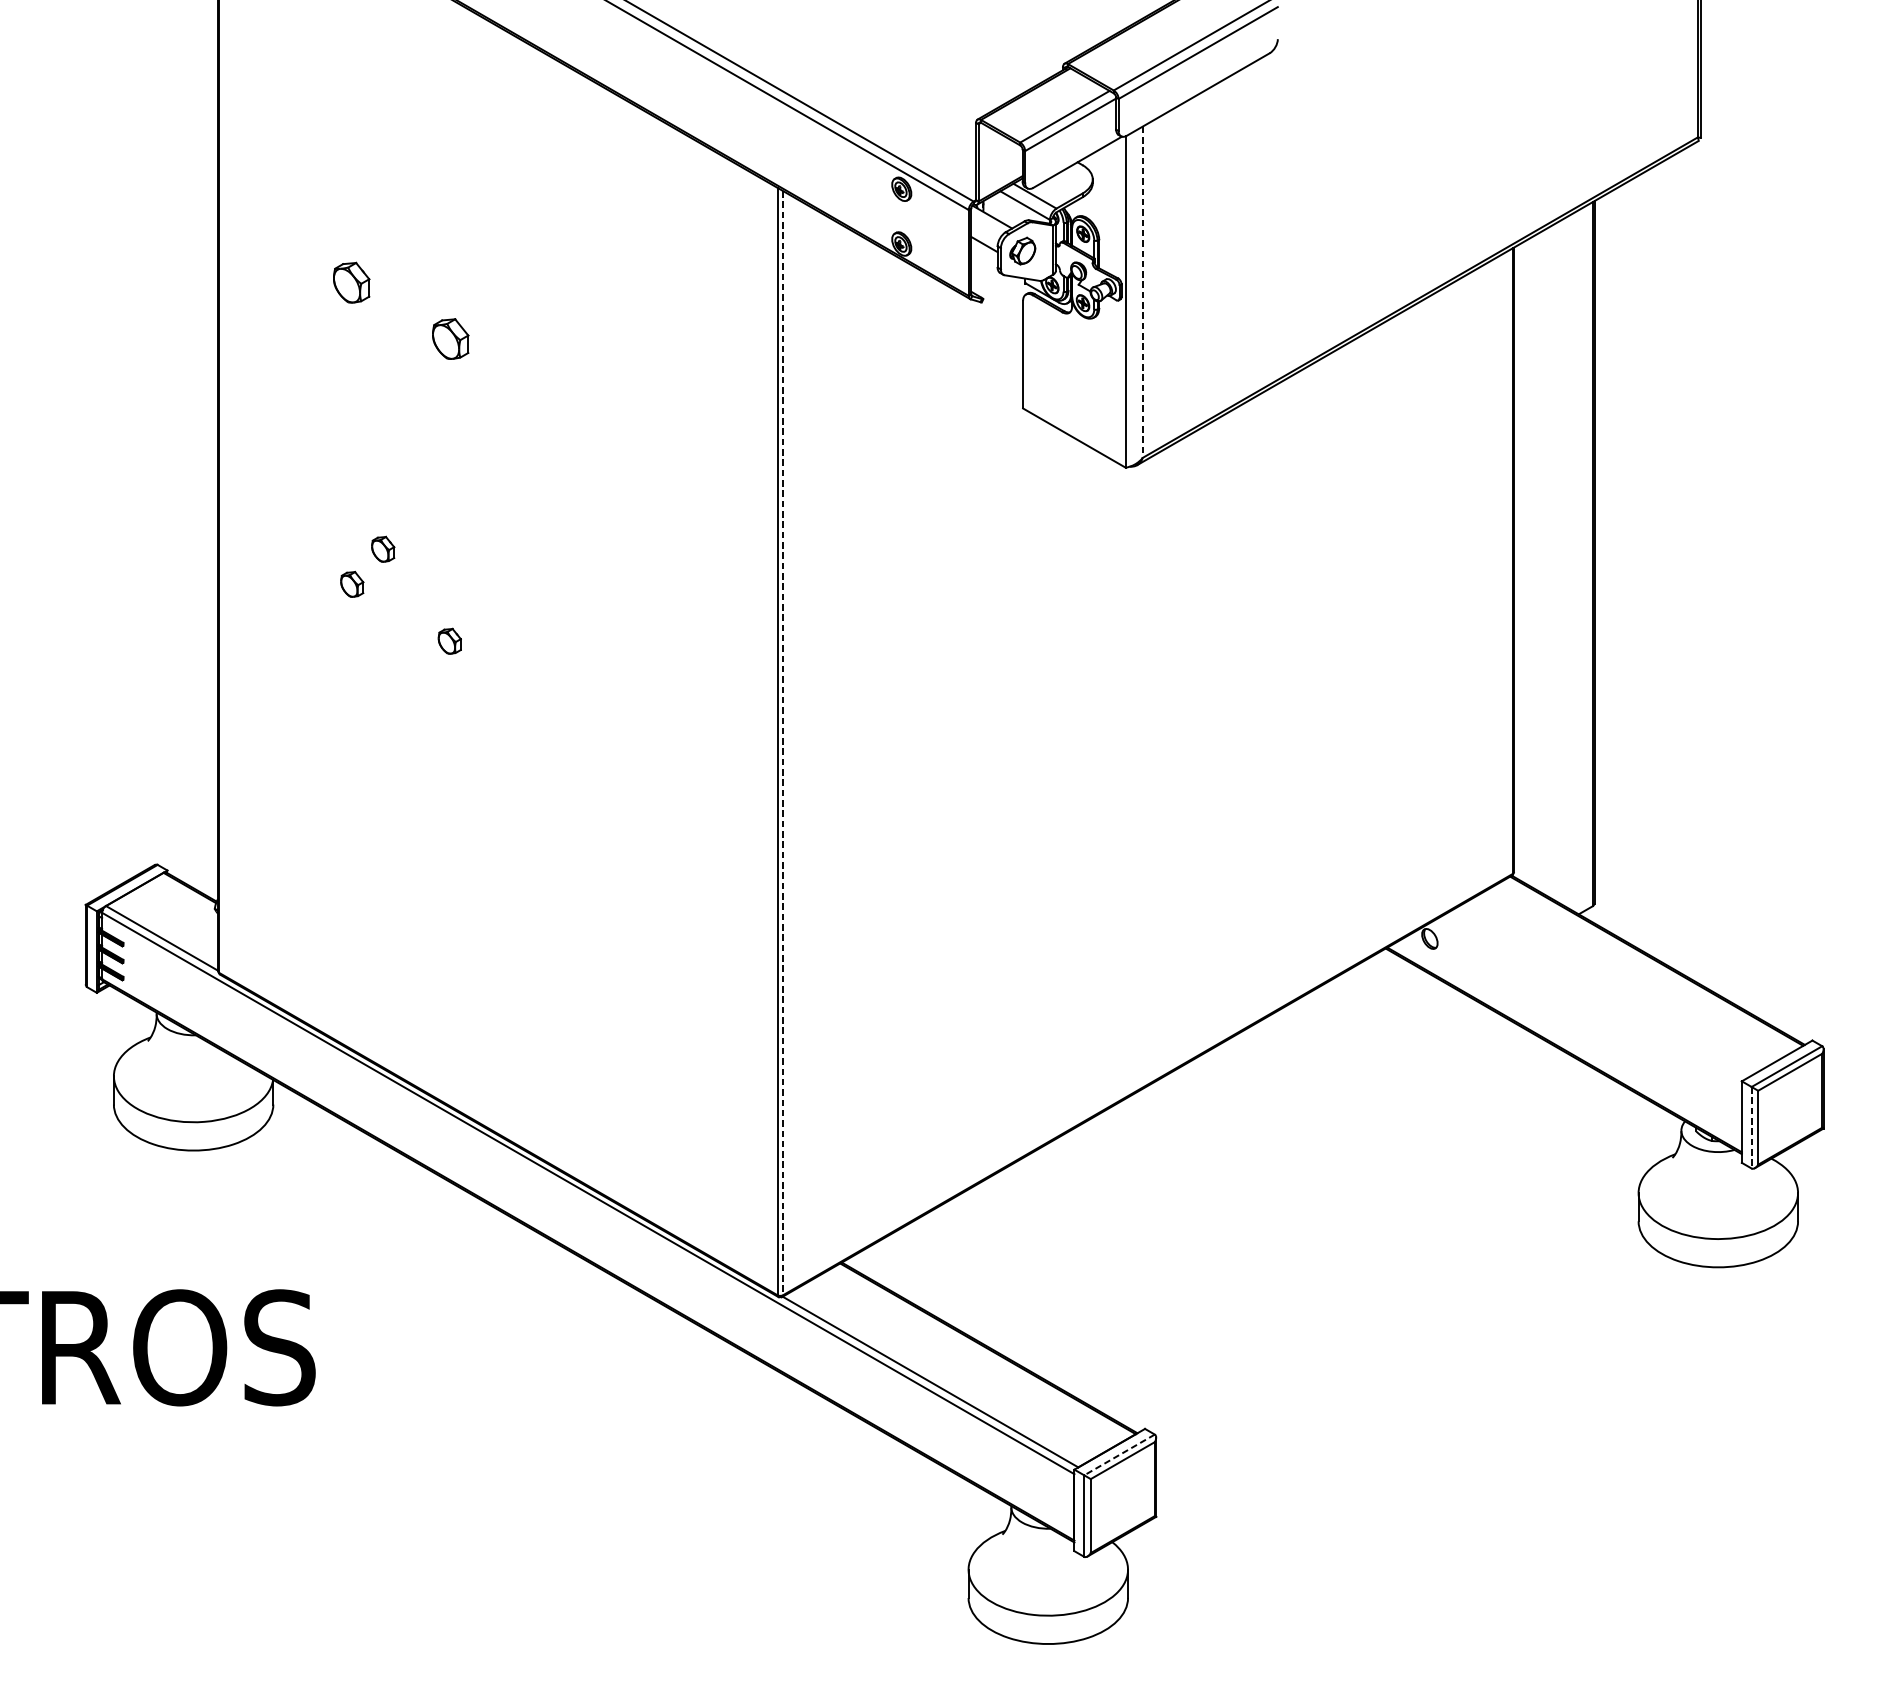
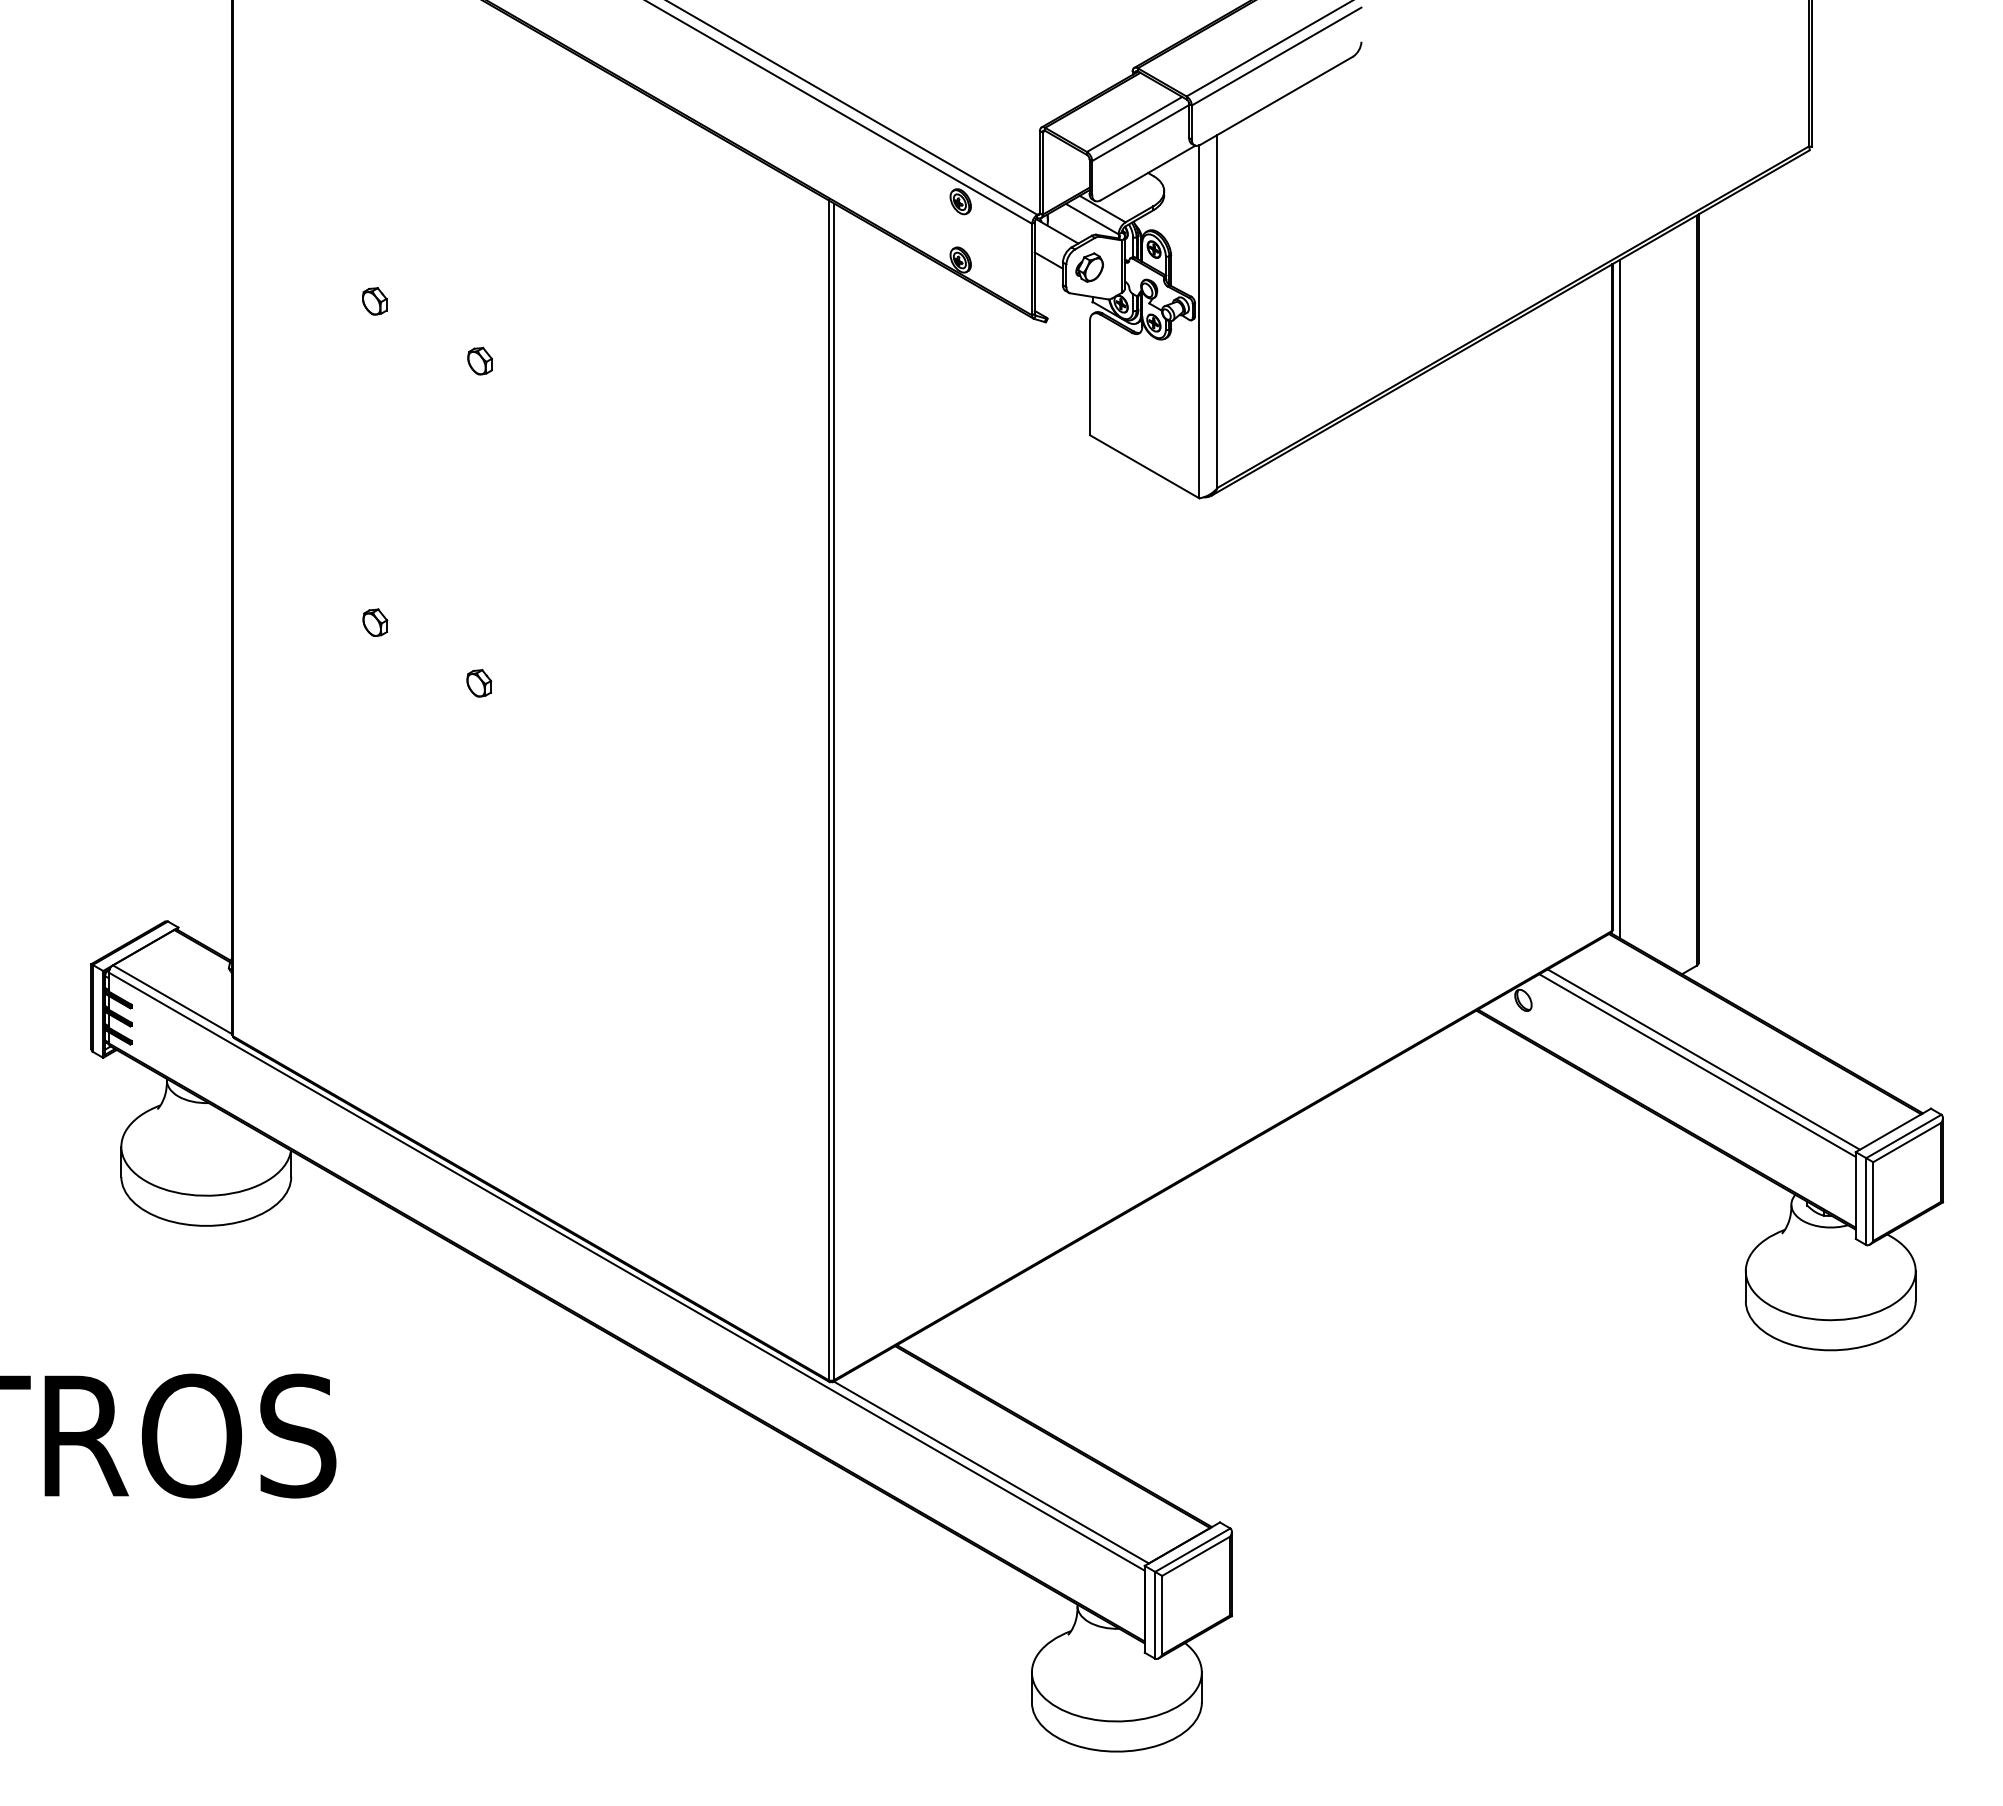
part: (351, 282) -> (374, 301), size x0.62
line: (1142, 292) -> (1217, 311), dashed -> solid
part: (450, 338) -> (479, 360), size x0.62
part: (383, 549) -> (408, 585), removed
line: (1520, 561) -> (1620, 598), added
line: (783, 743) -> (834, 792), dashed -> solid
line: (1598, 994) -> (1703, 1059), added
line: (1593, 1000) -> (1697, 1065), added
line: (1751, 1128) -> (1866, 1202), dashed -> solid
line: (1119, 1455) -> (1192, 1550), dashed -> solid

